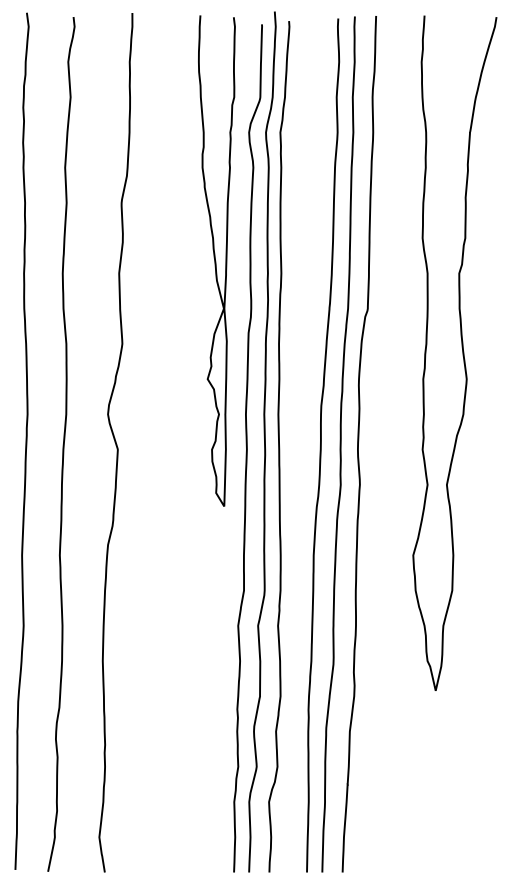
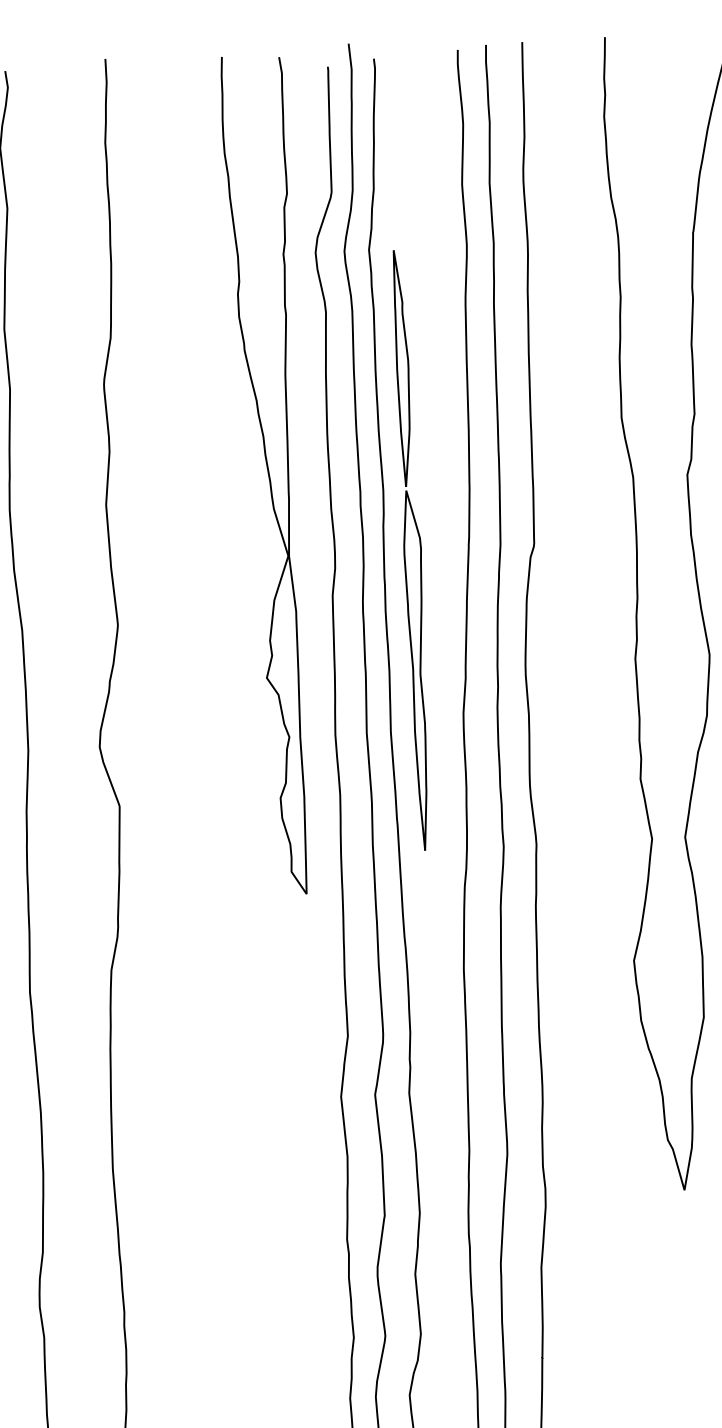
part: (296, 308) -> (412, 549), added

